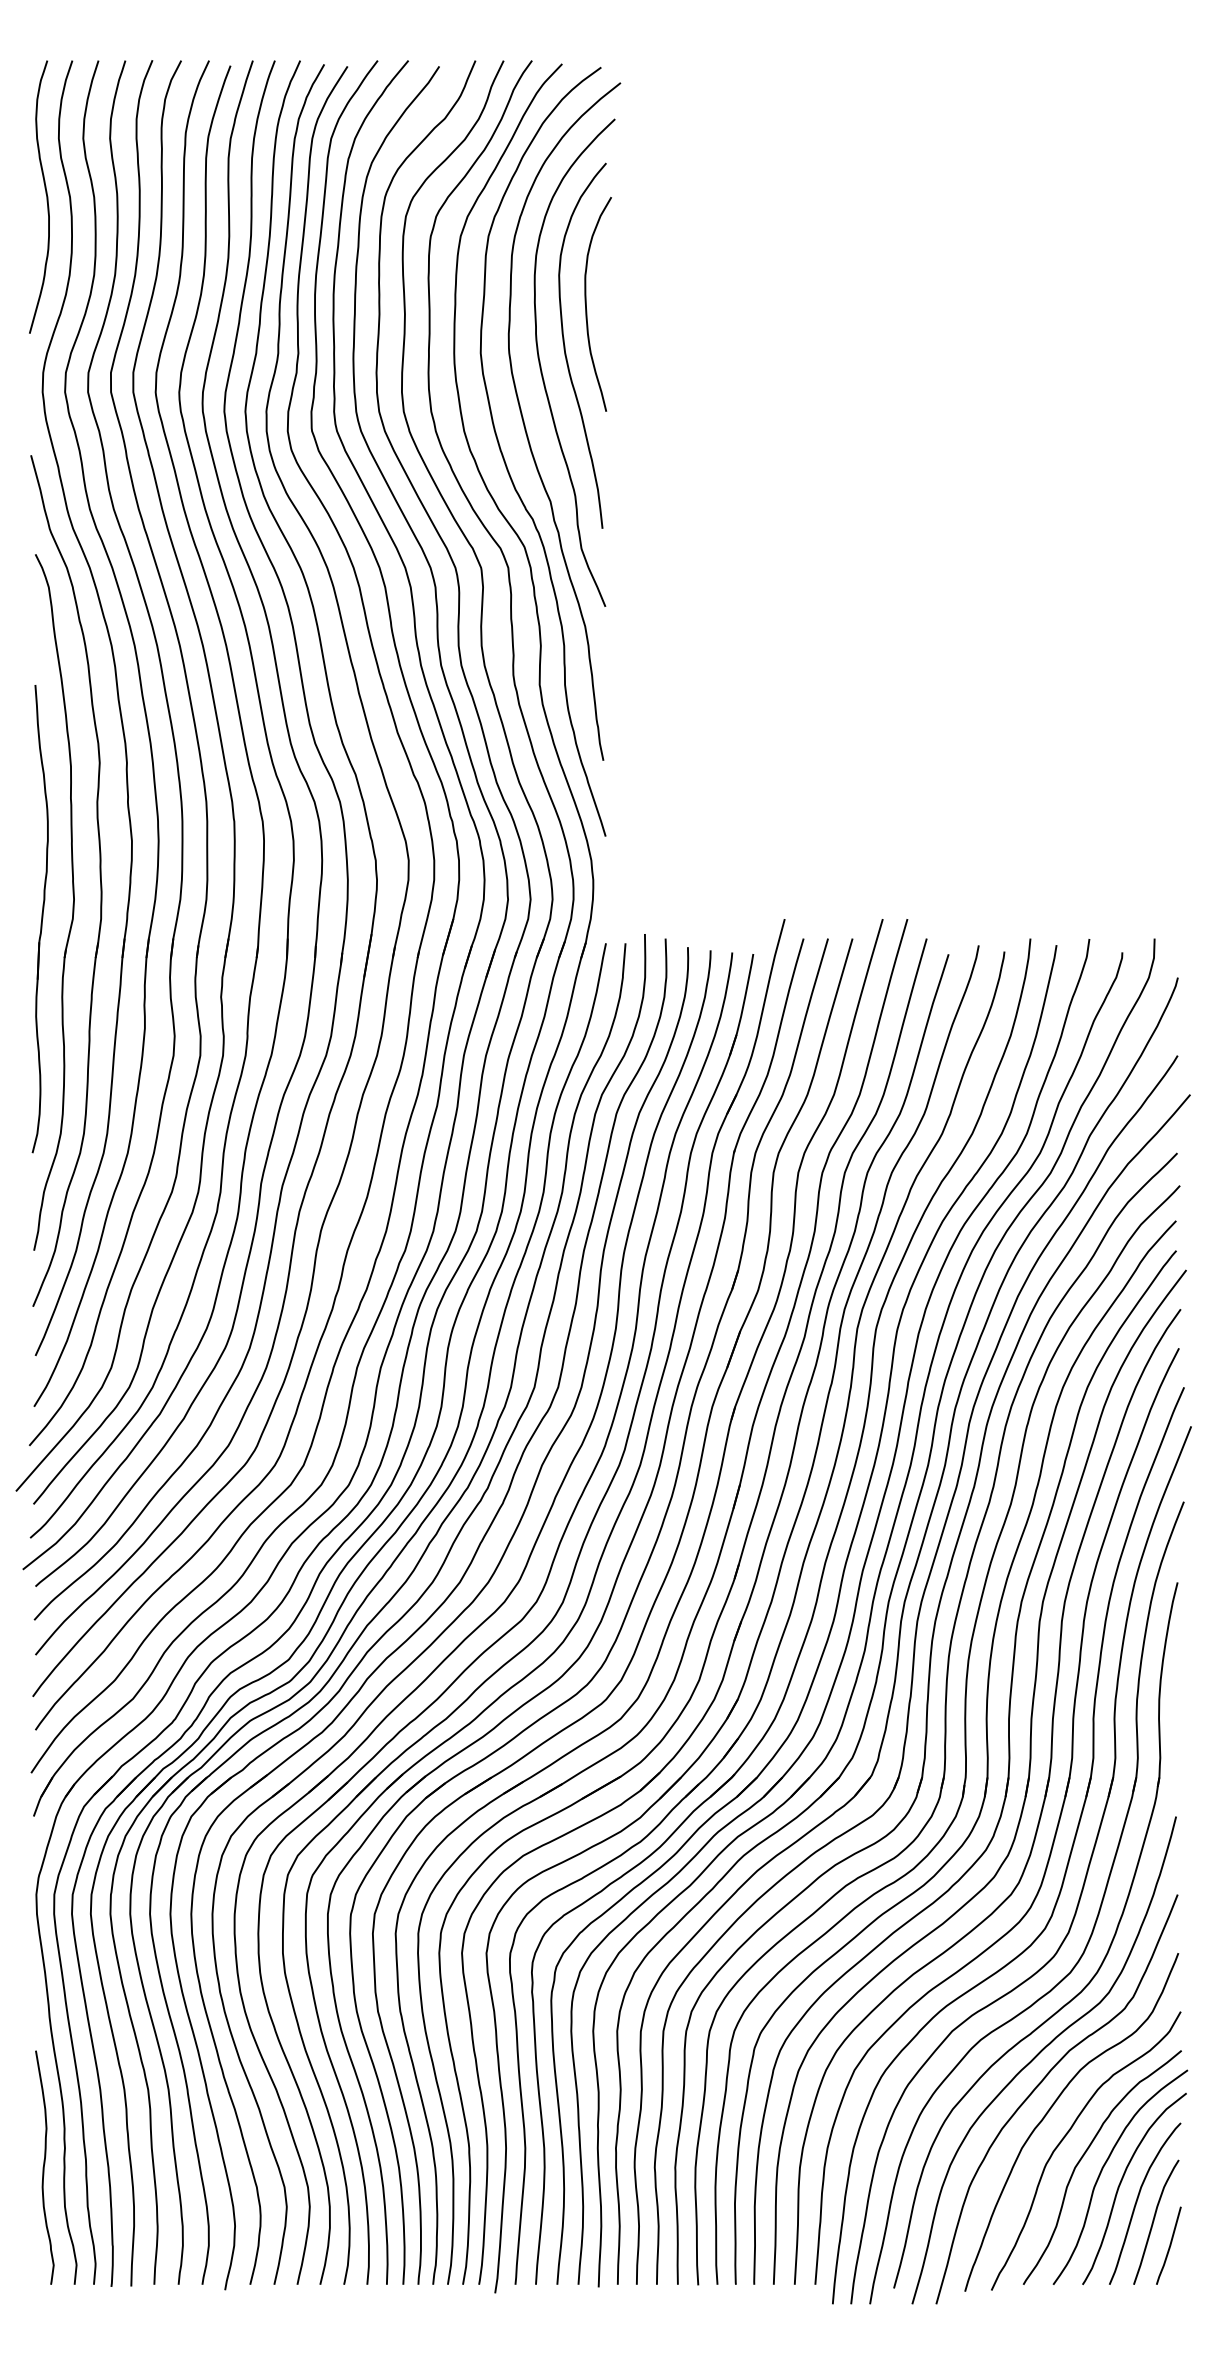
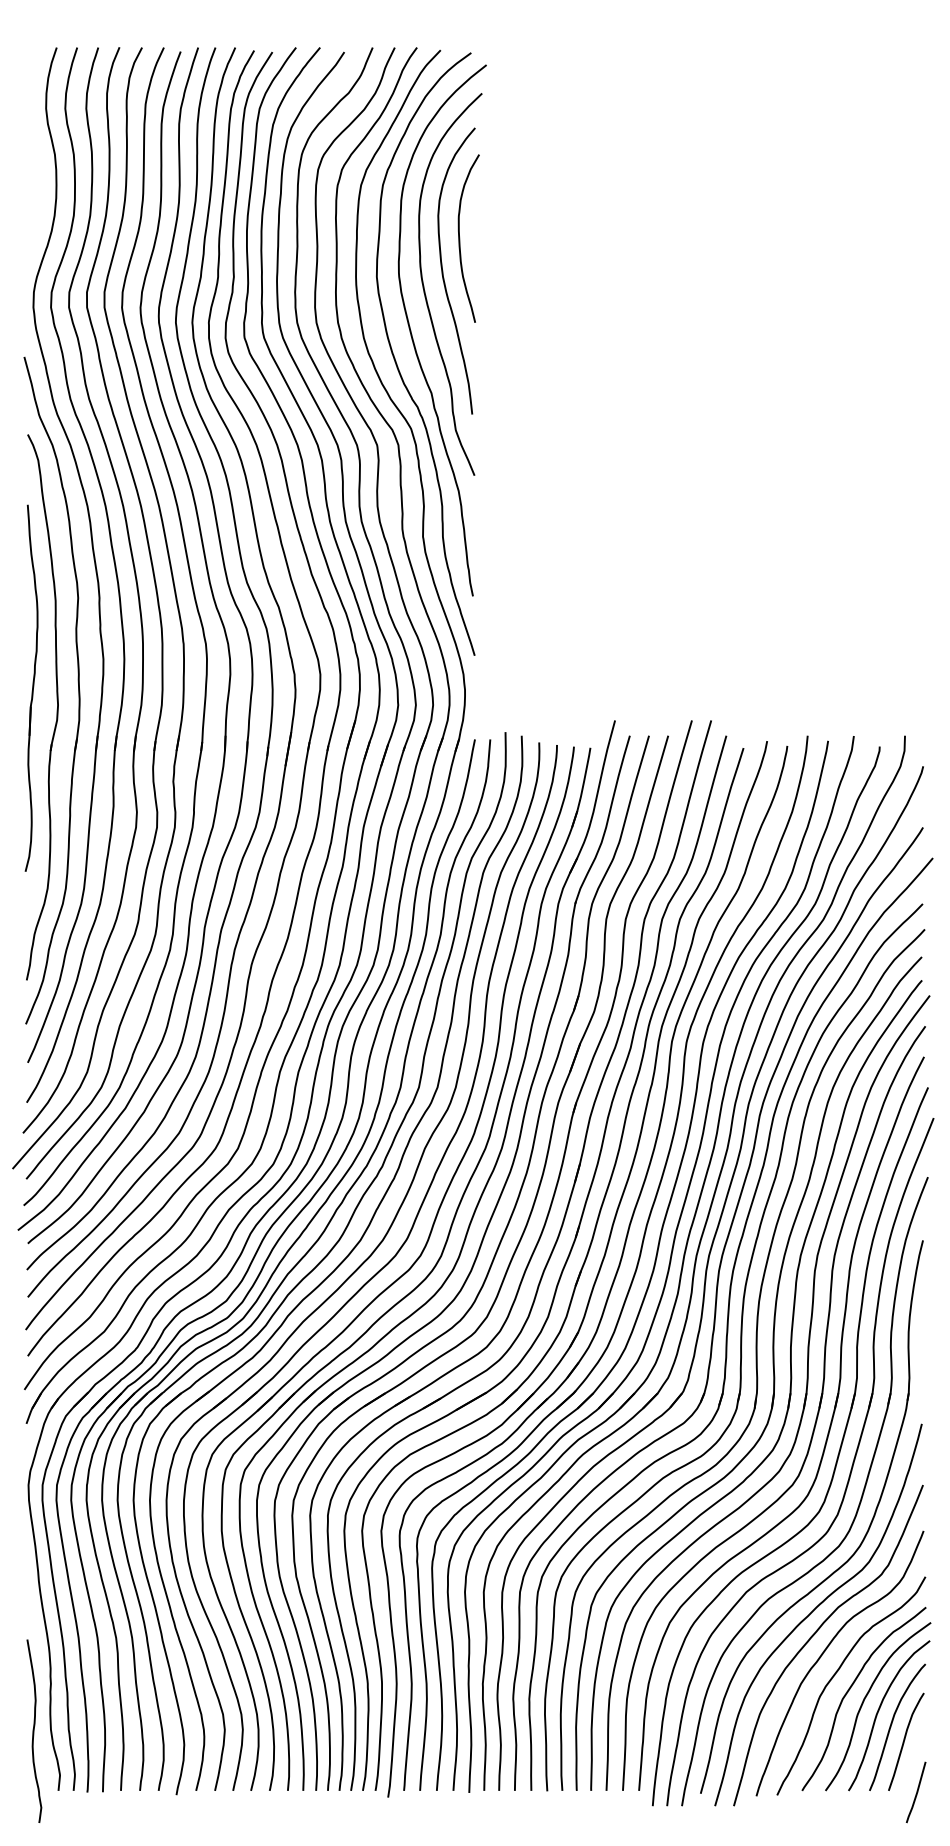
curve: (45, 193) -> (35, 151), removed
part: (39, 919) -> (30, 688), moved
curve: (44, 2167) -> (34, 1731), moved
line: (1169, 2245) -> (916, 1792), moved

